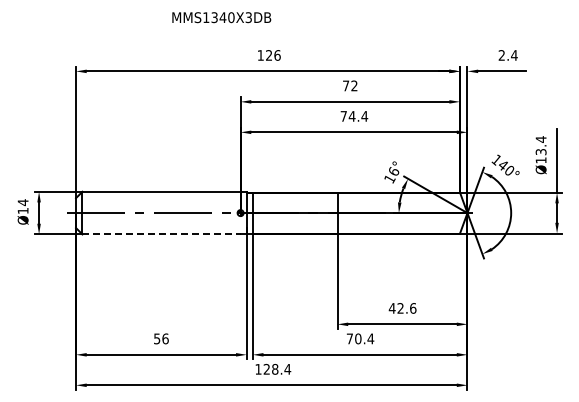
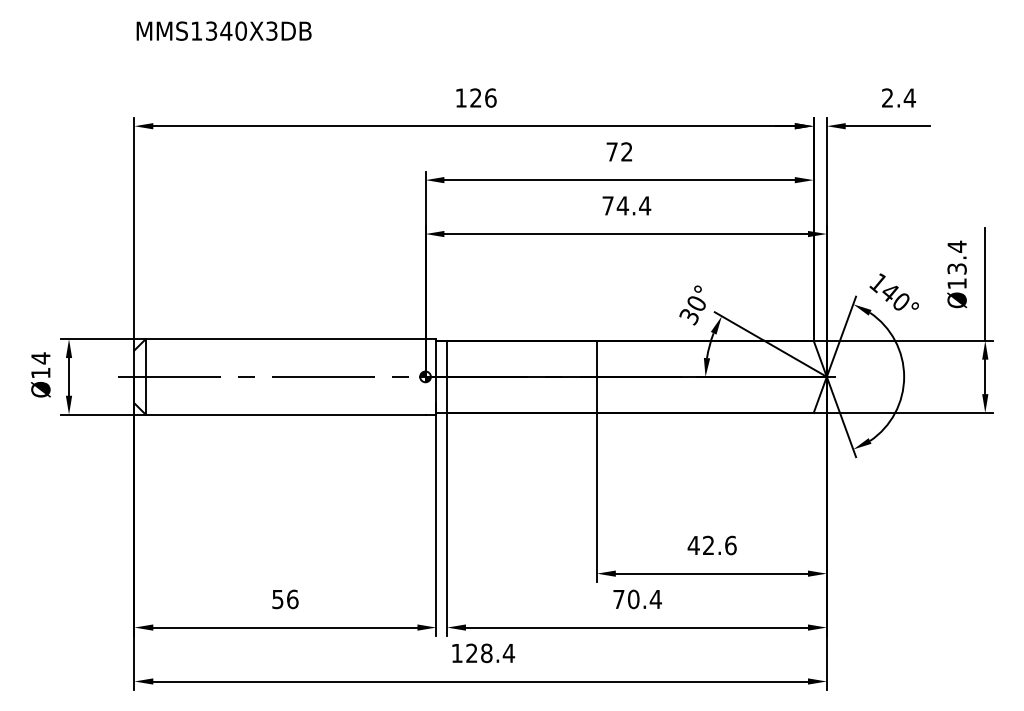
text: (221, 17) -> (223, 30), moved
text: (391, 175) -> (692, 310), 16° -> 30°
line: (162, 234) -> (287, 414), dashed -> solid

